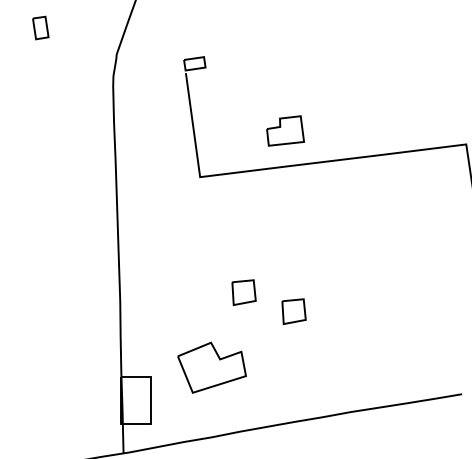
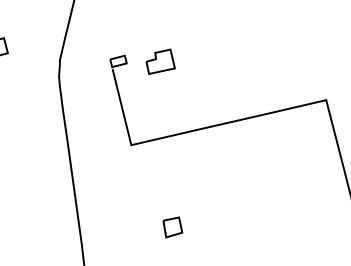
part: (285, 130) -> (160, 61), moved
part: (293, 311) -> (211, 237), removed

